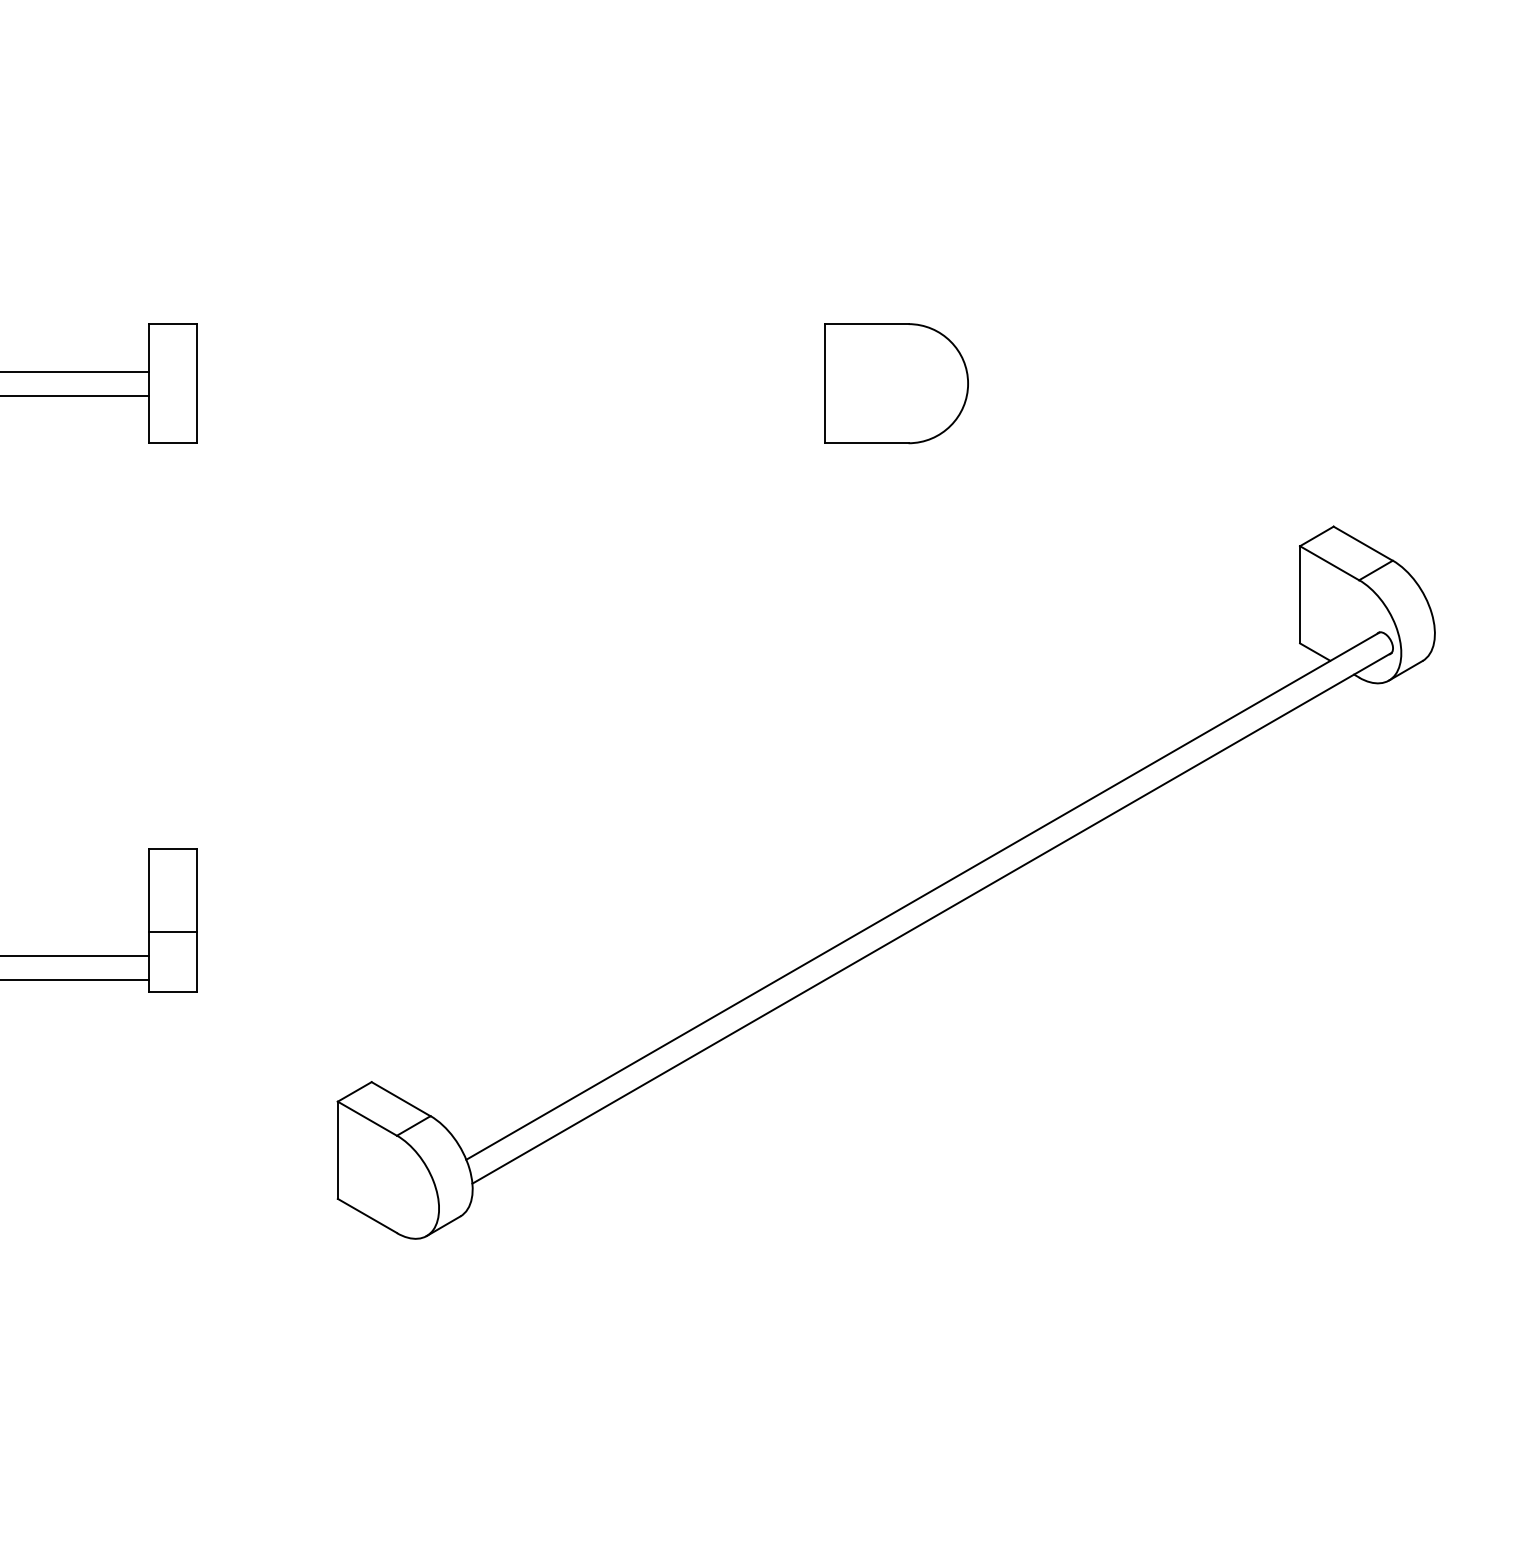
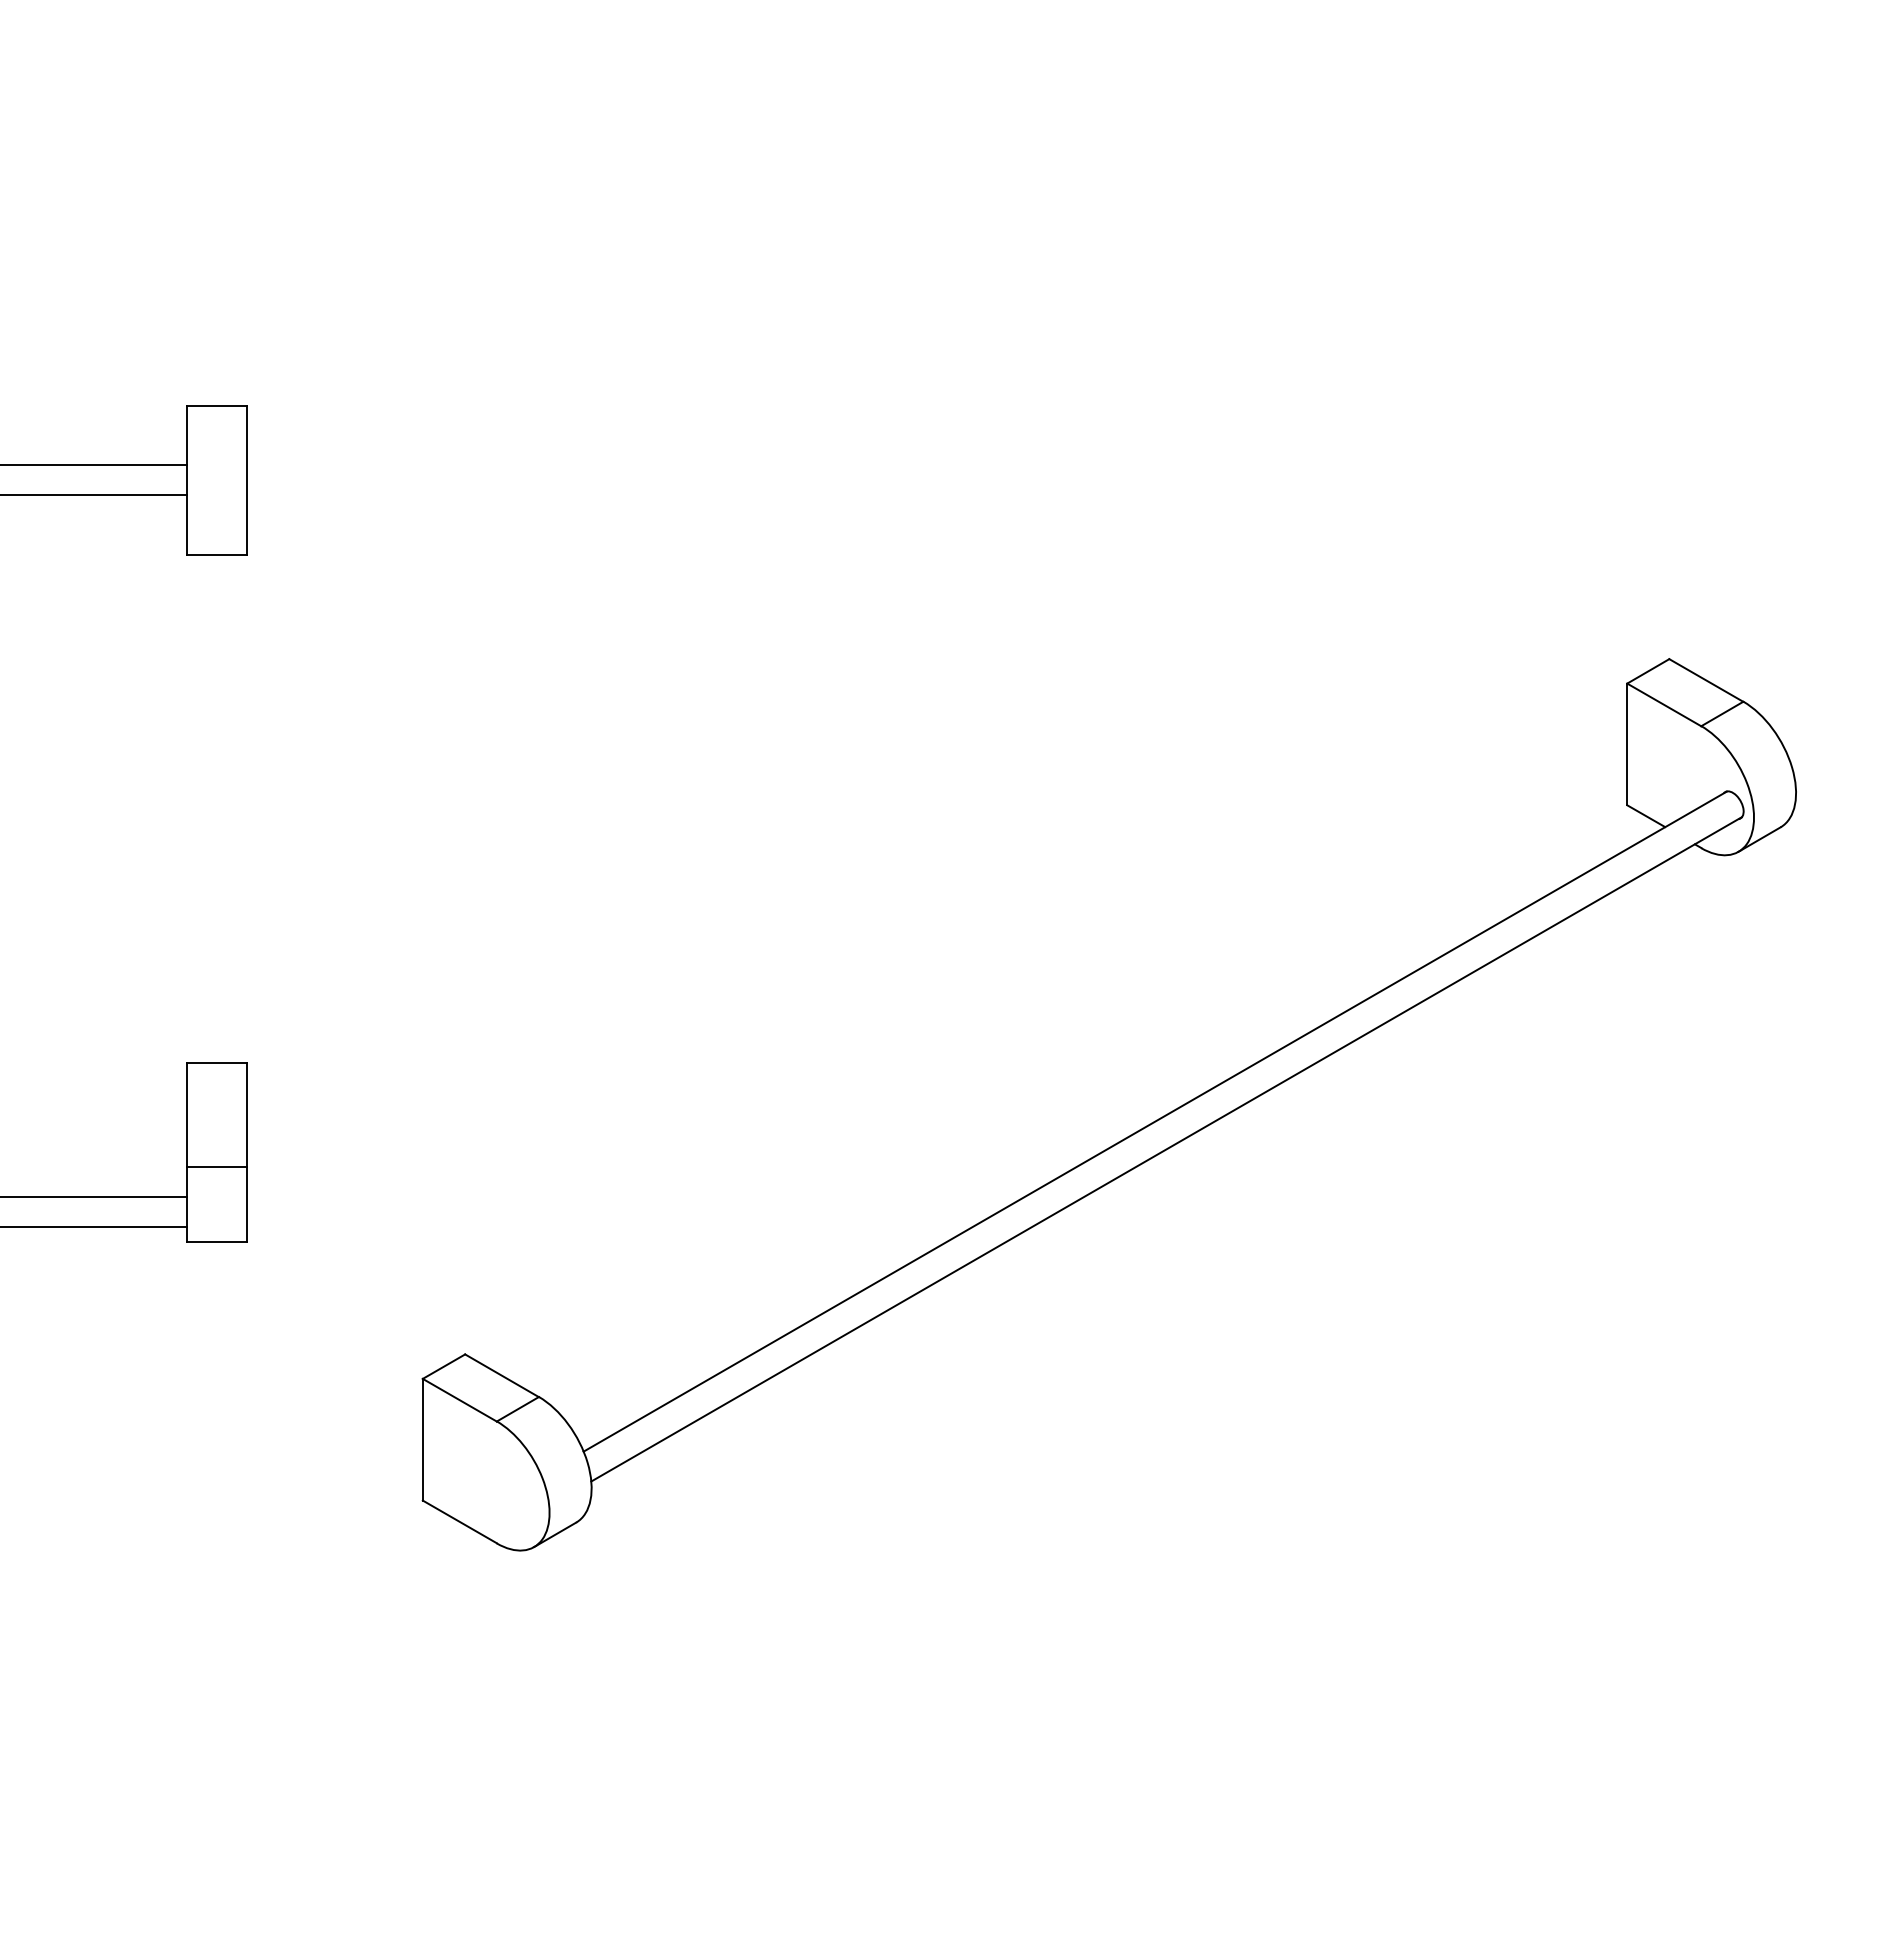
part: (896, 383) -> (1122, 479), removed

